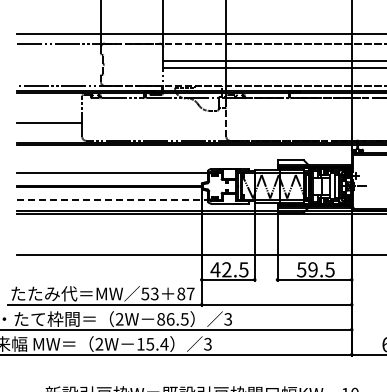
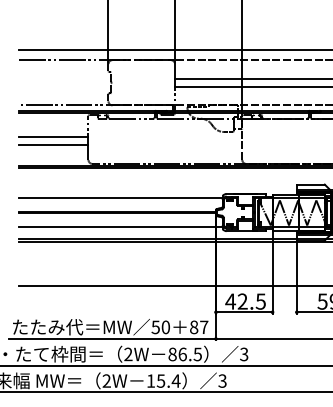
line: (49, 115) -> (53, 136), added
line: (113, 199) -> (121, 226), dashed -> solid
text: (154, 293) -> (165, 326), 53 -> 50

